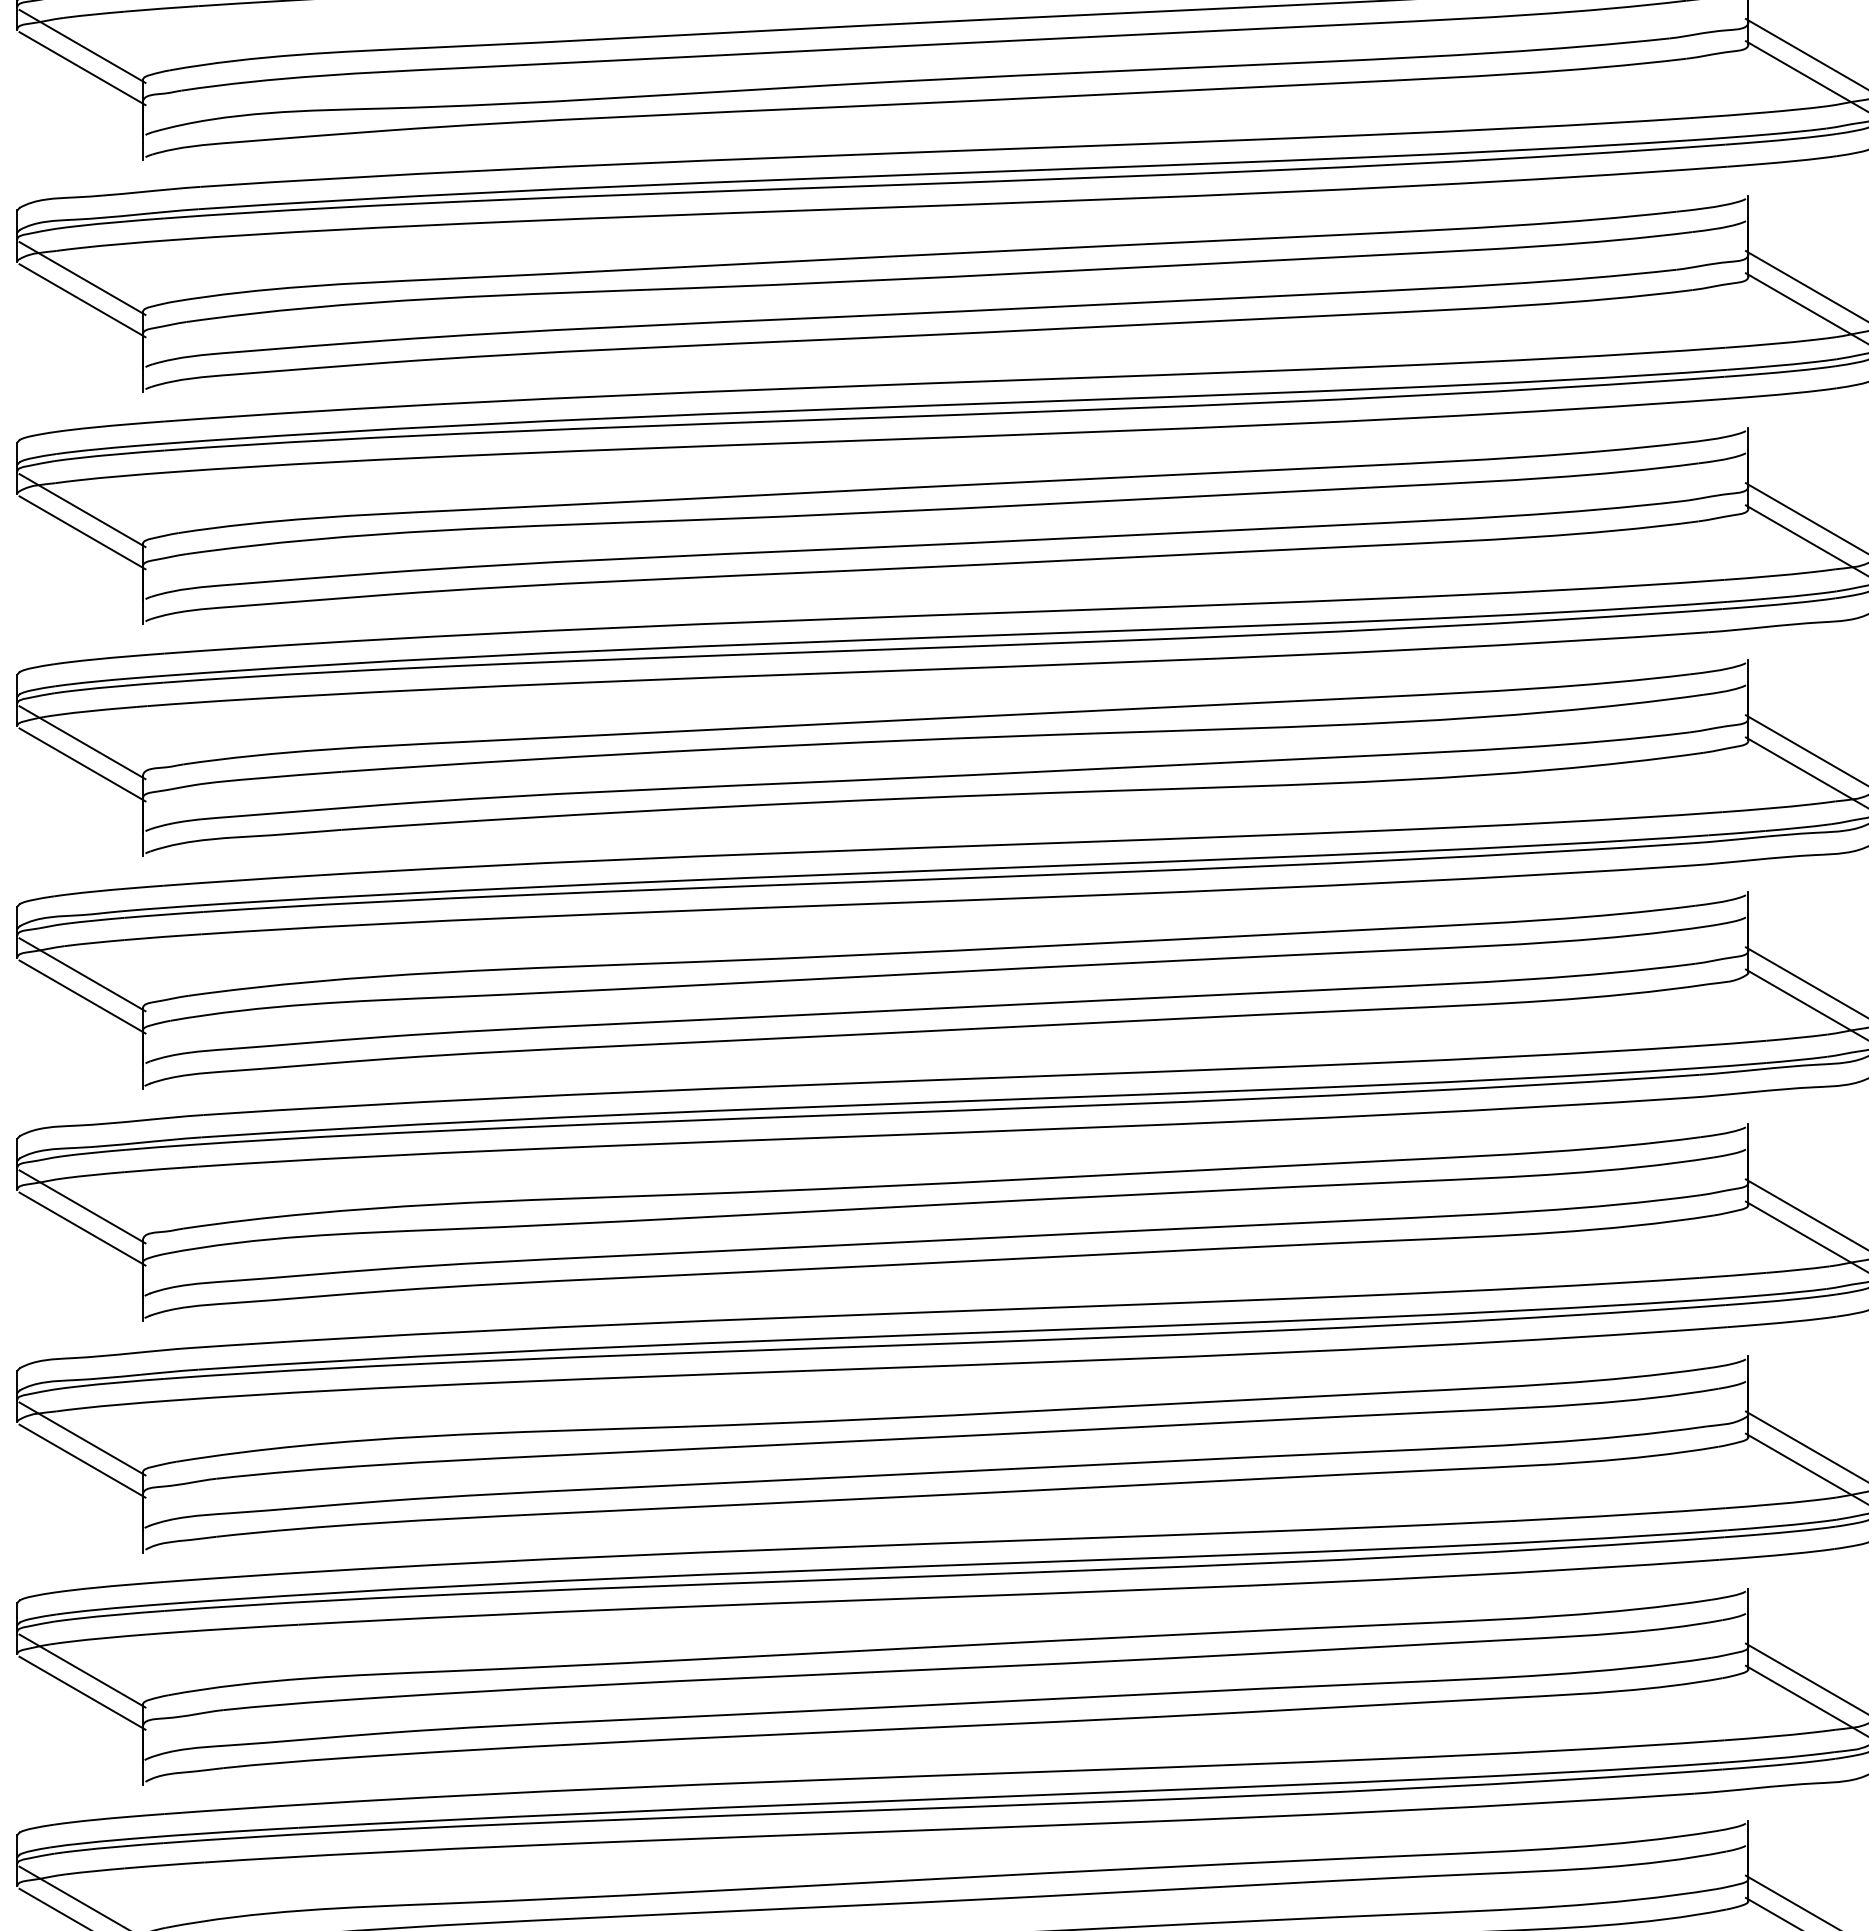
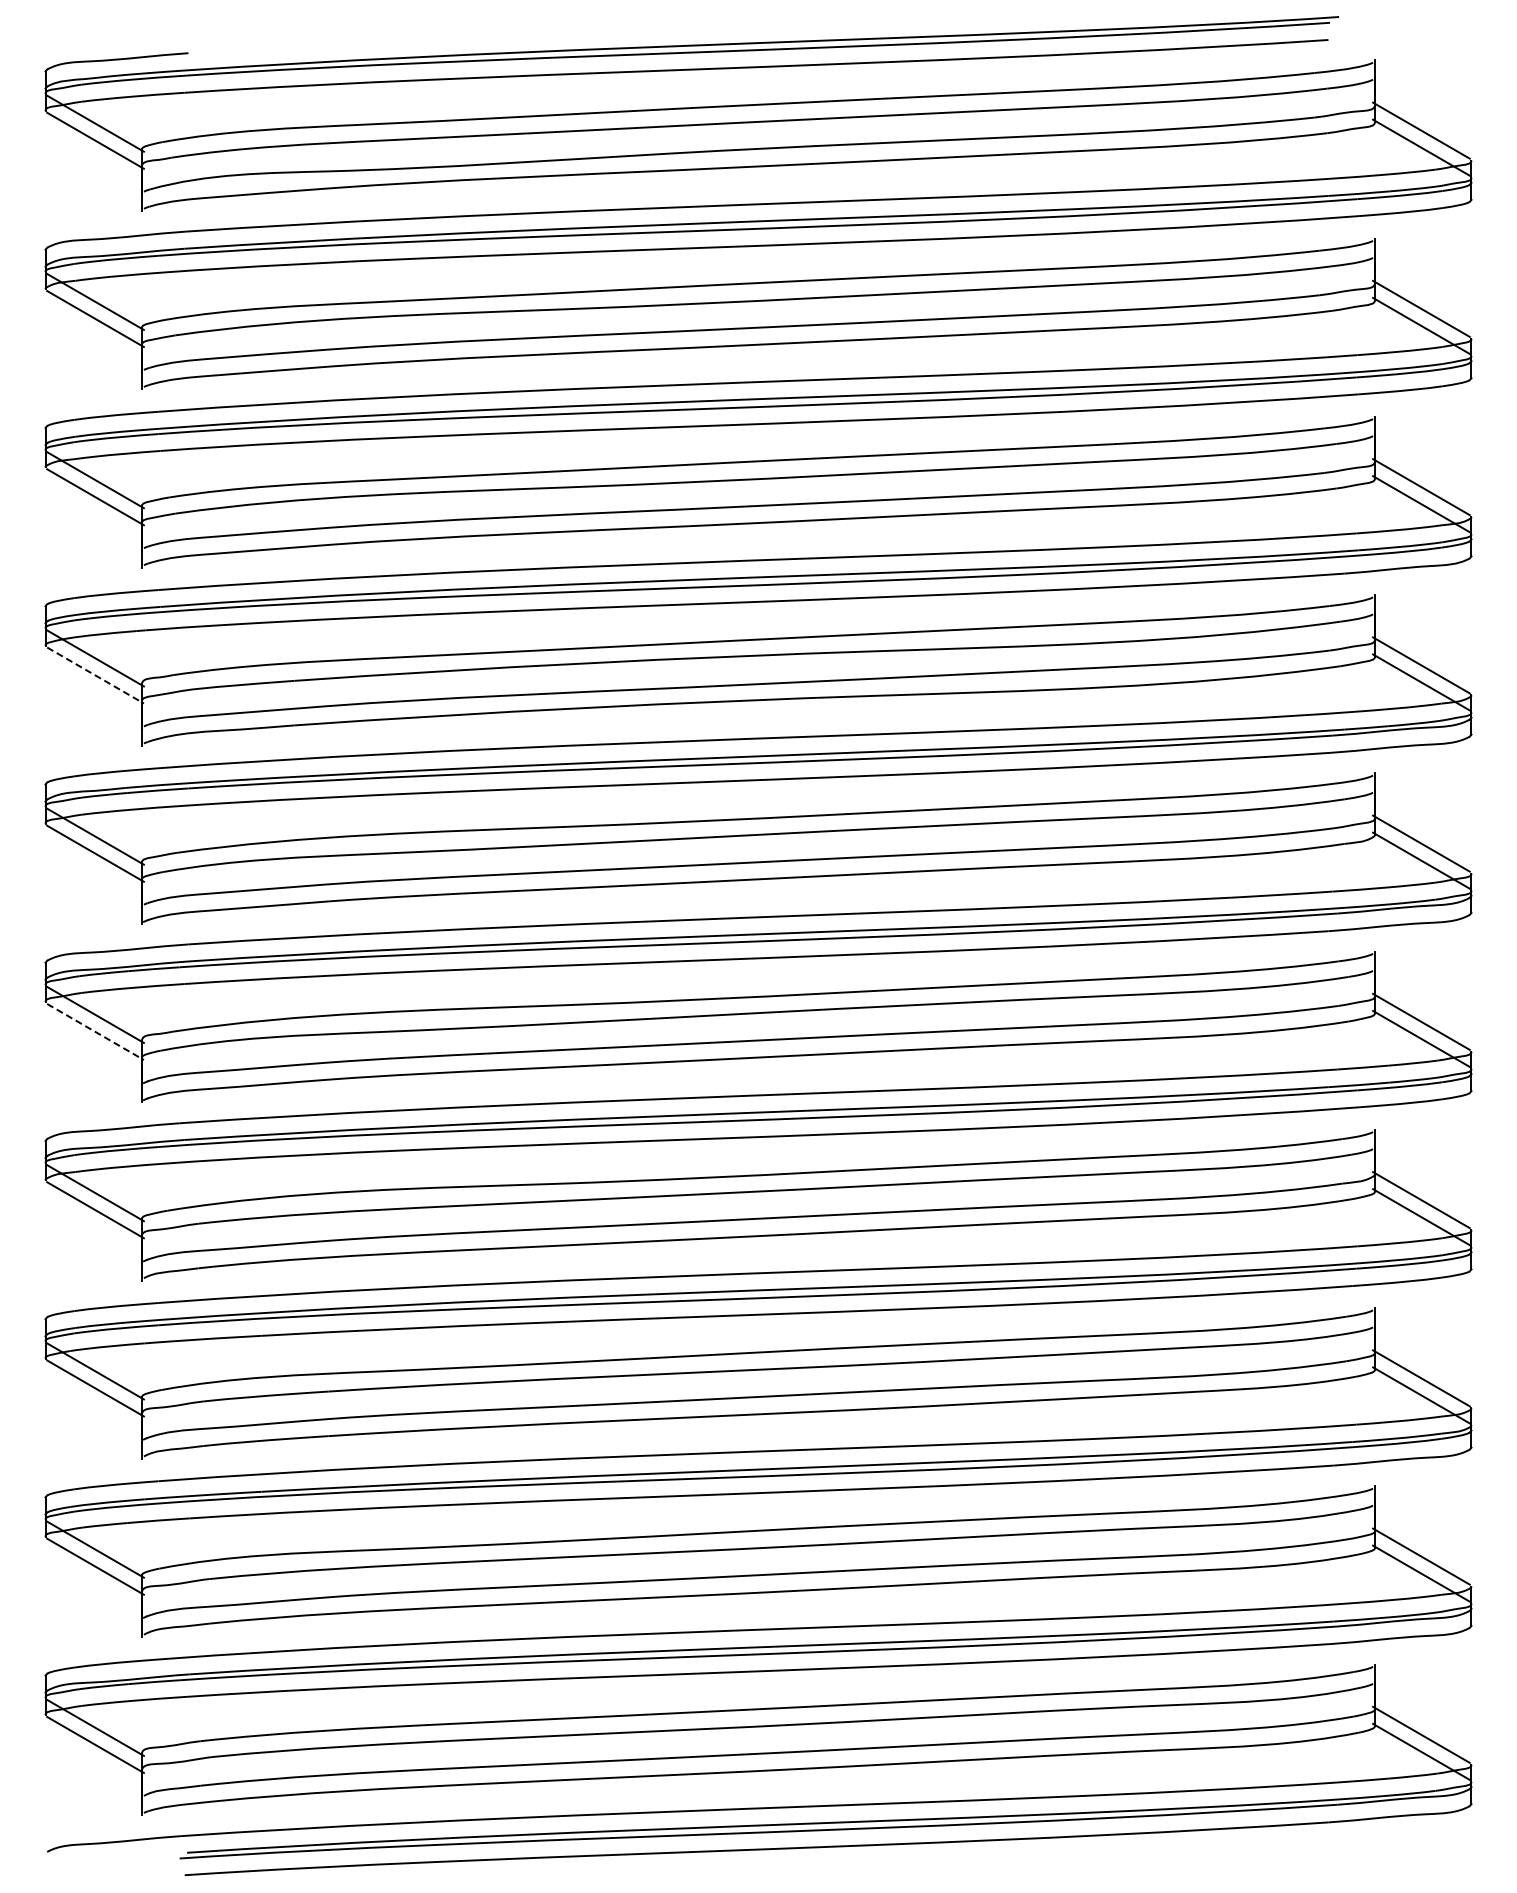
line: (82, 764) -> (95, 675), solid -> dashed
line: (82, 1229) -> (95, 1032), solid -> dashed

